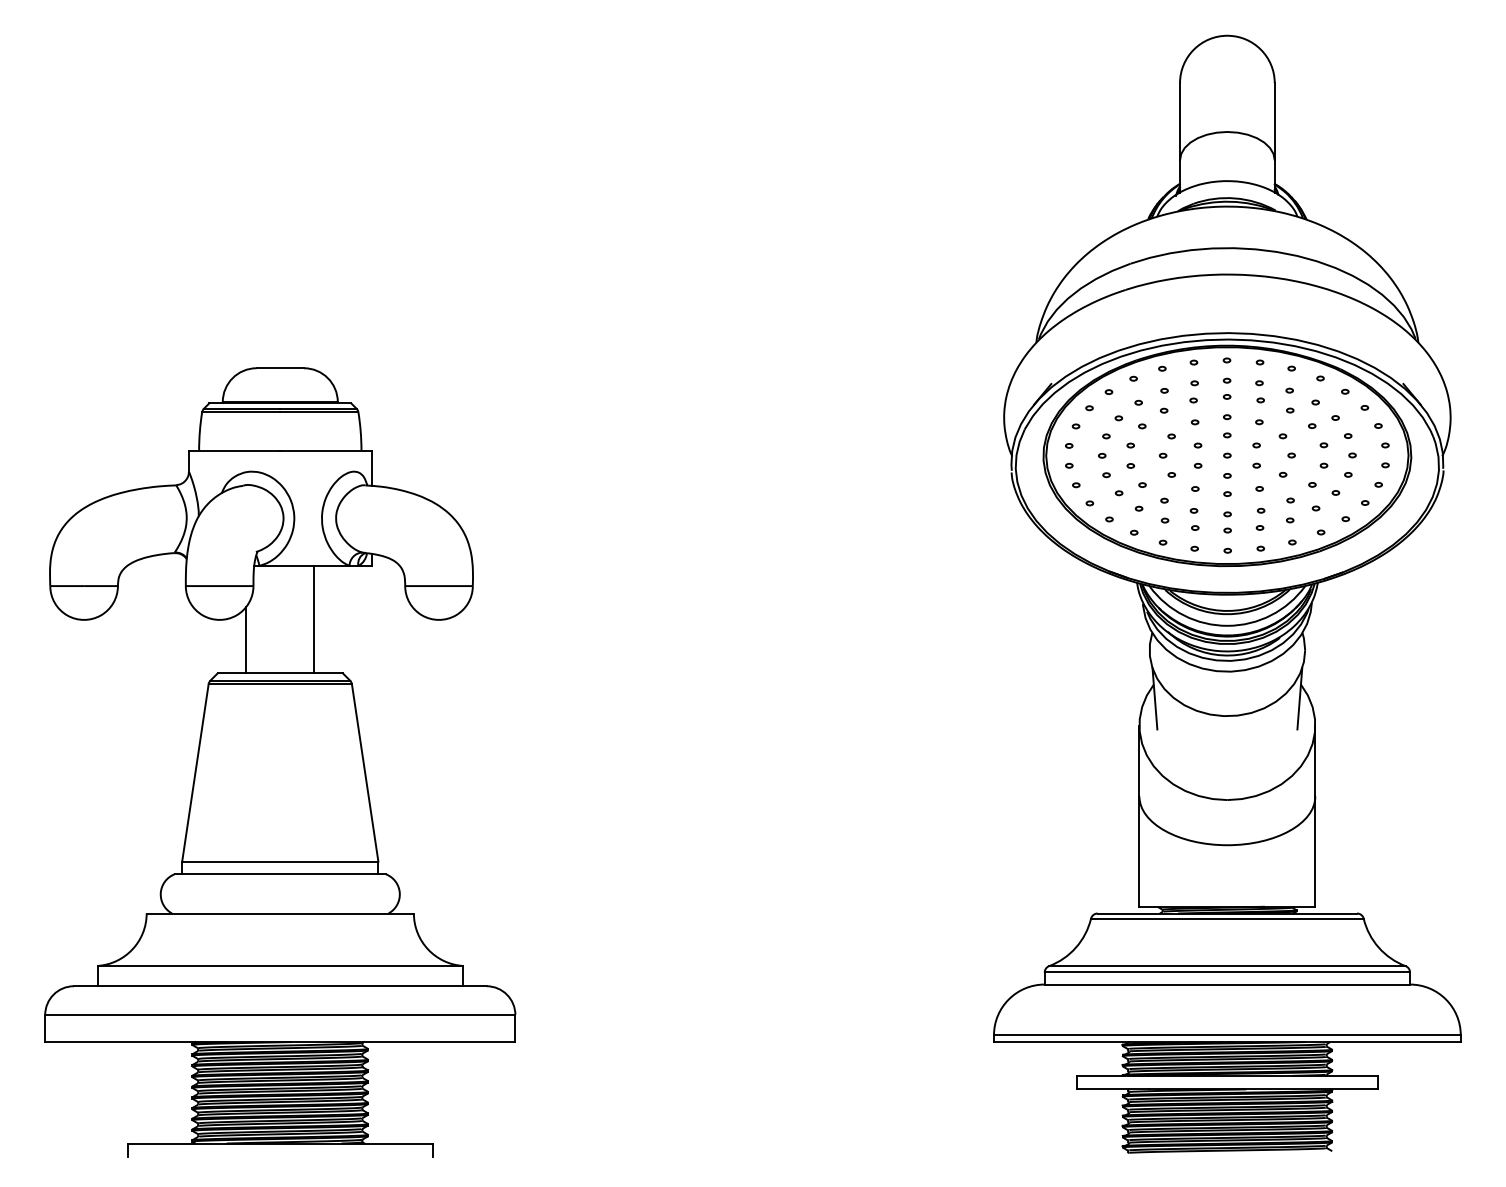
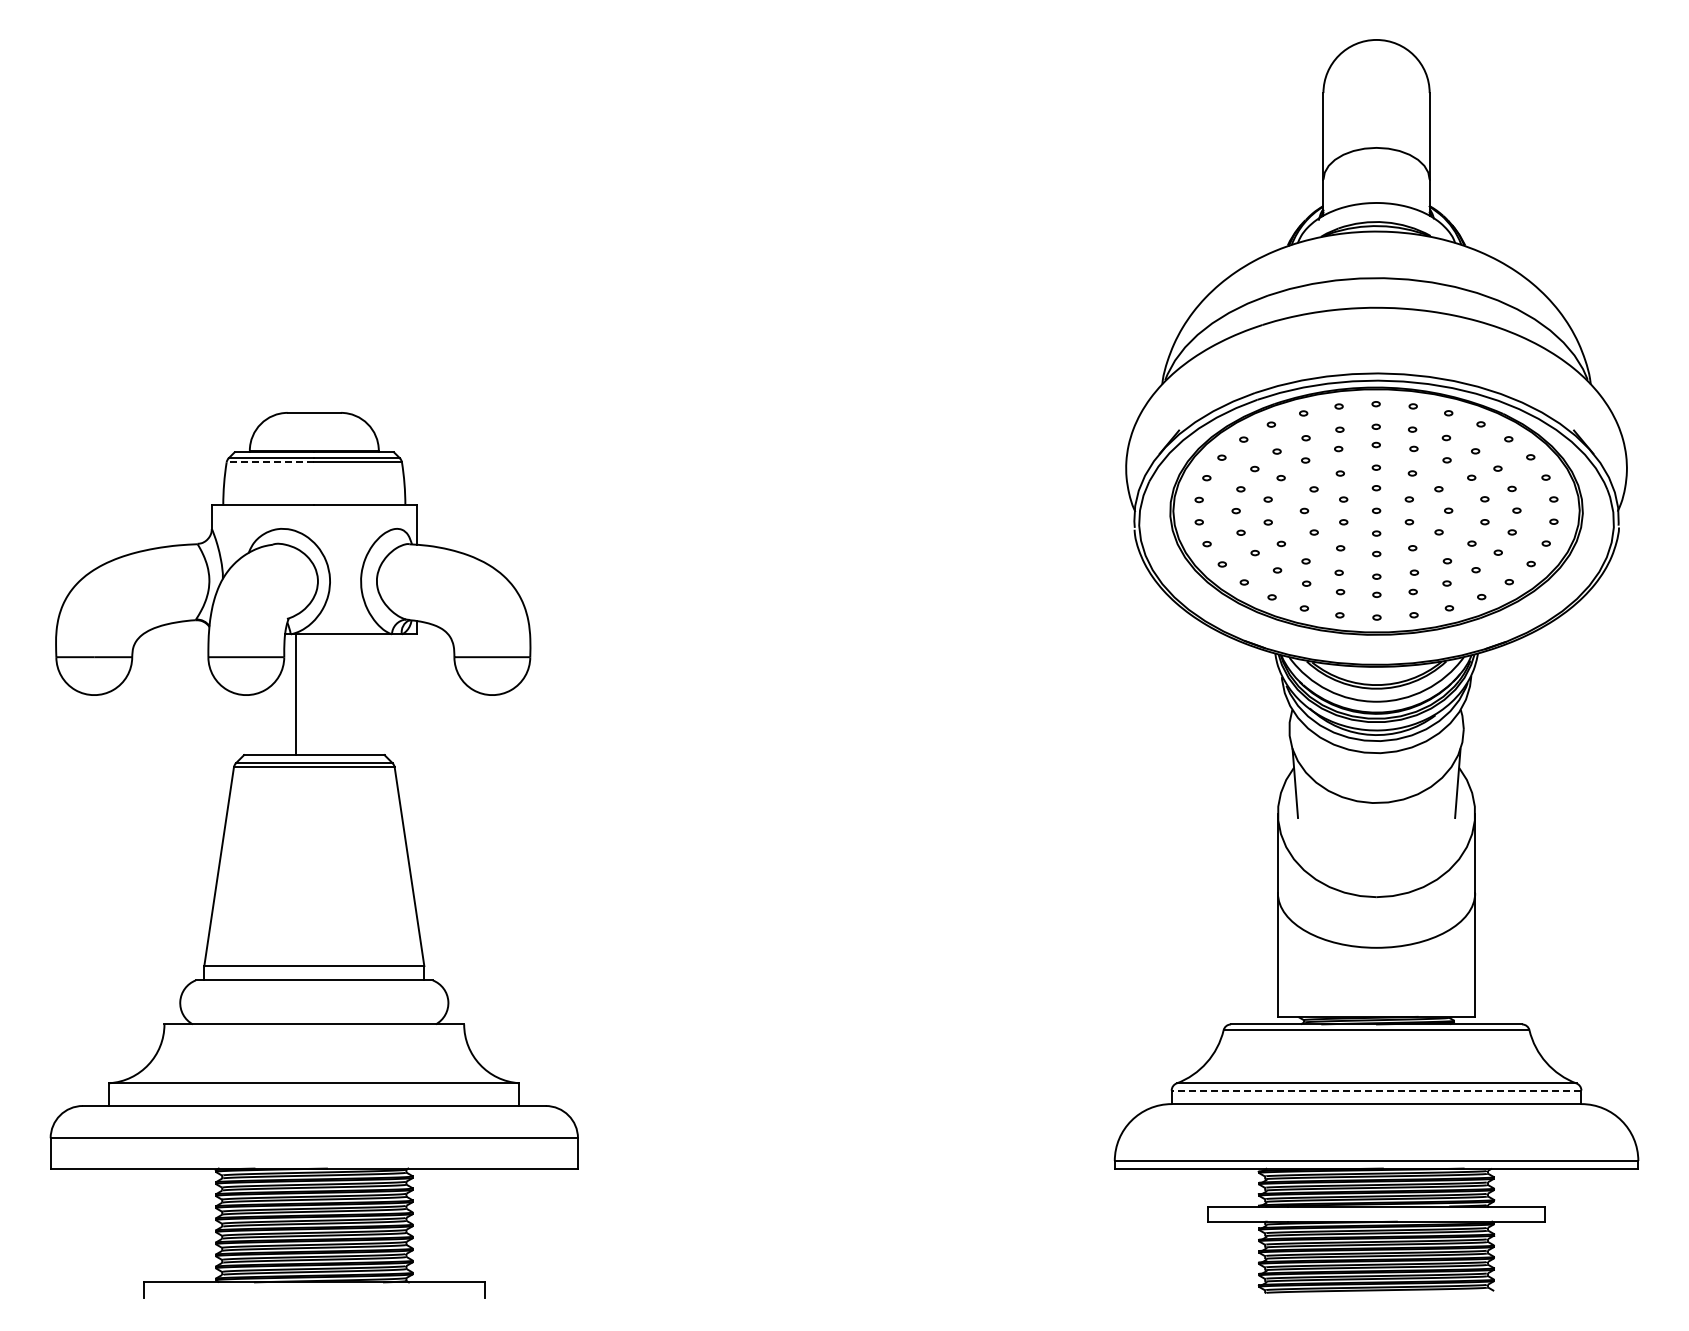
line: (241, 412) -> (270, 462), solid -> dashed
line: (314, 619) -> (296, 694), moved
line: (246, 639) -> (276, 717), removed
line: (1227, 972) -> (1376, 1090), solid -> dashed

